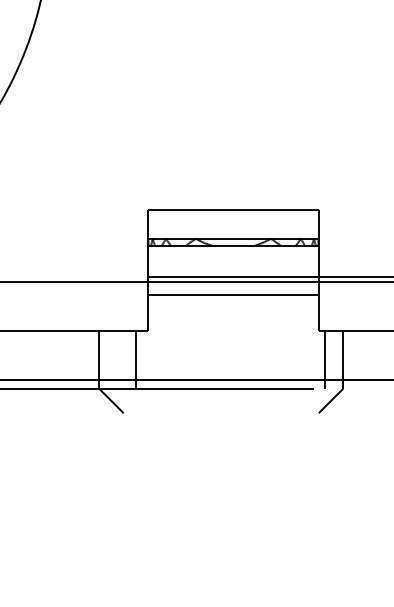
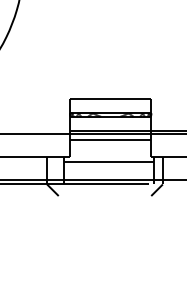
line: (230, 342) -> (109, 162), added

